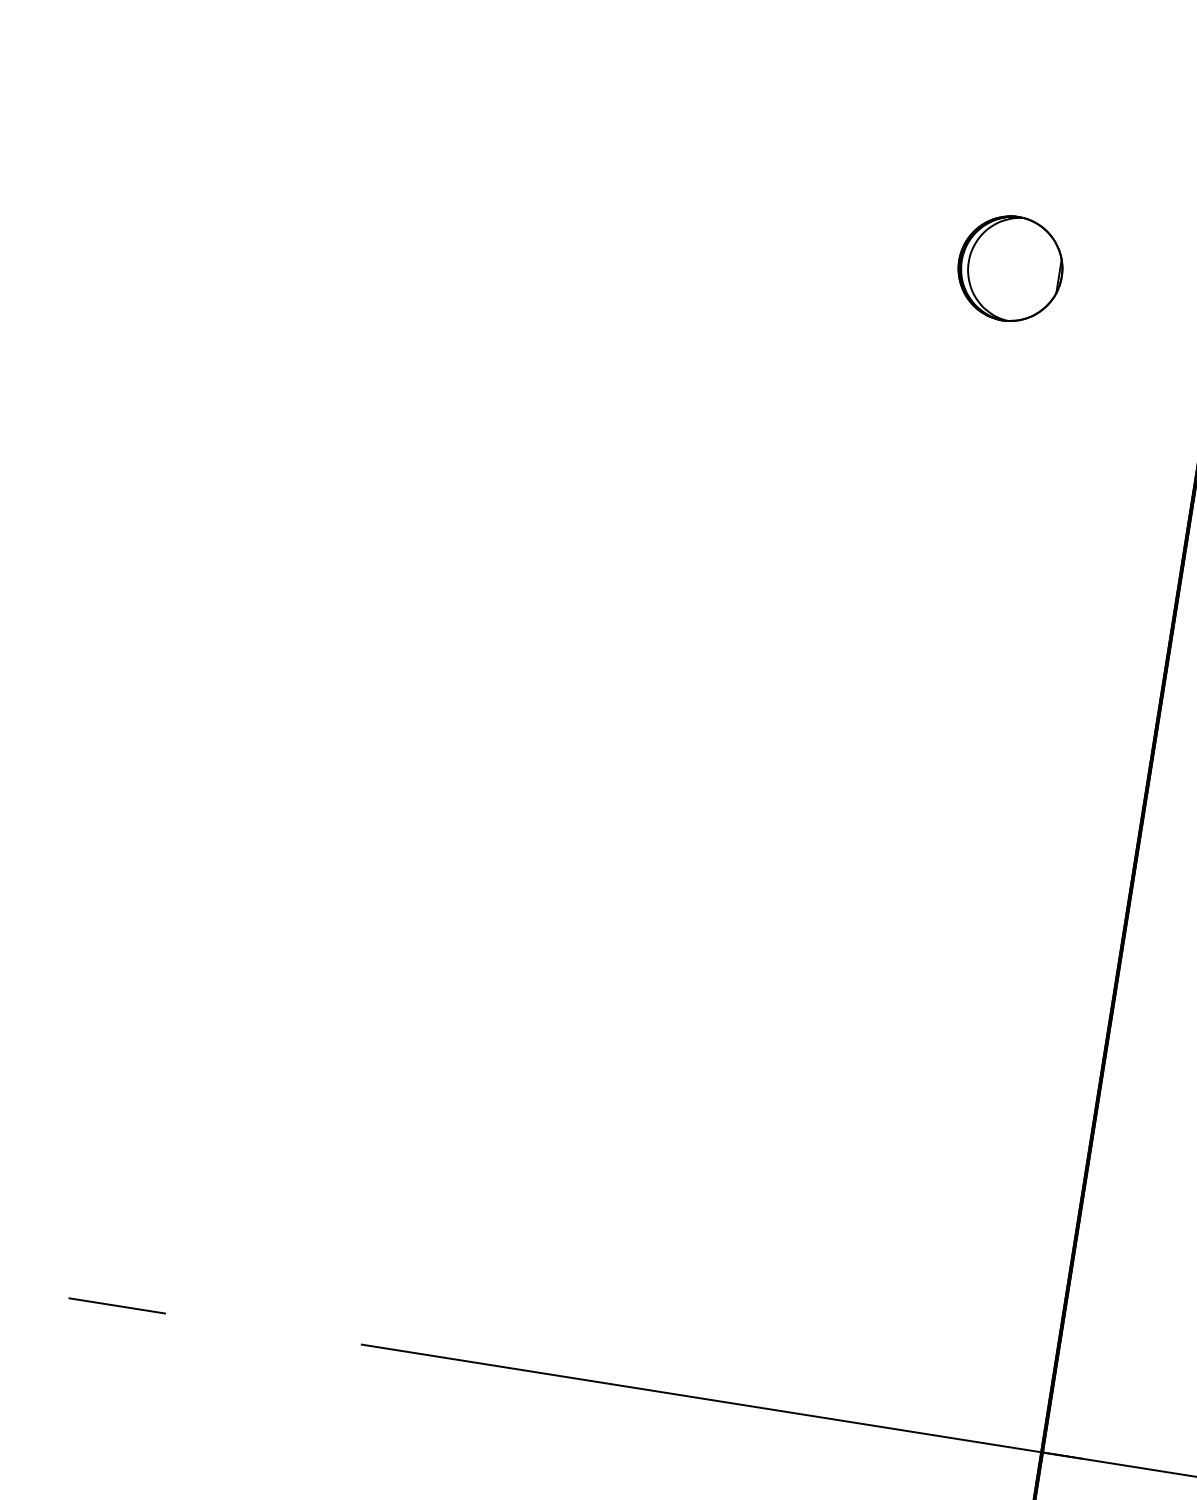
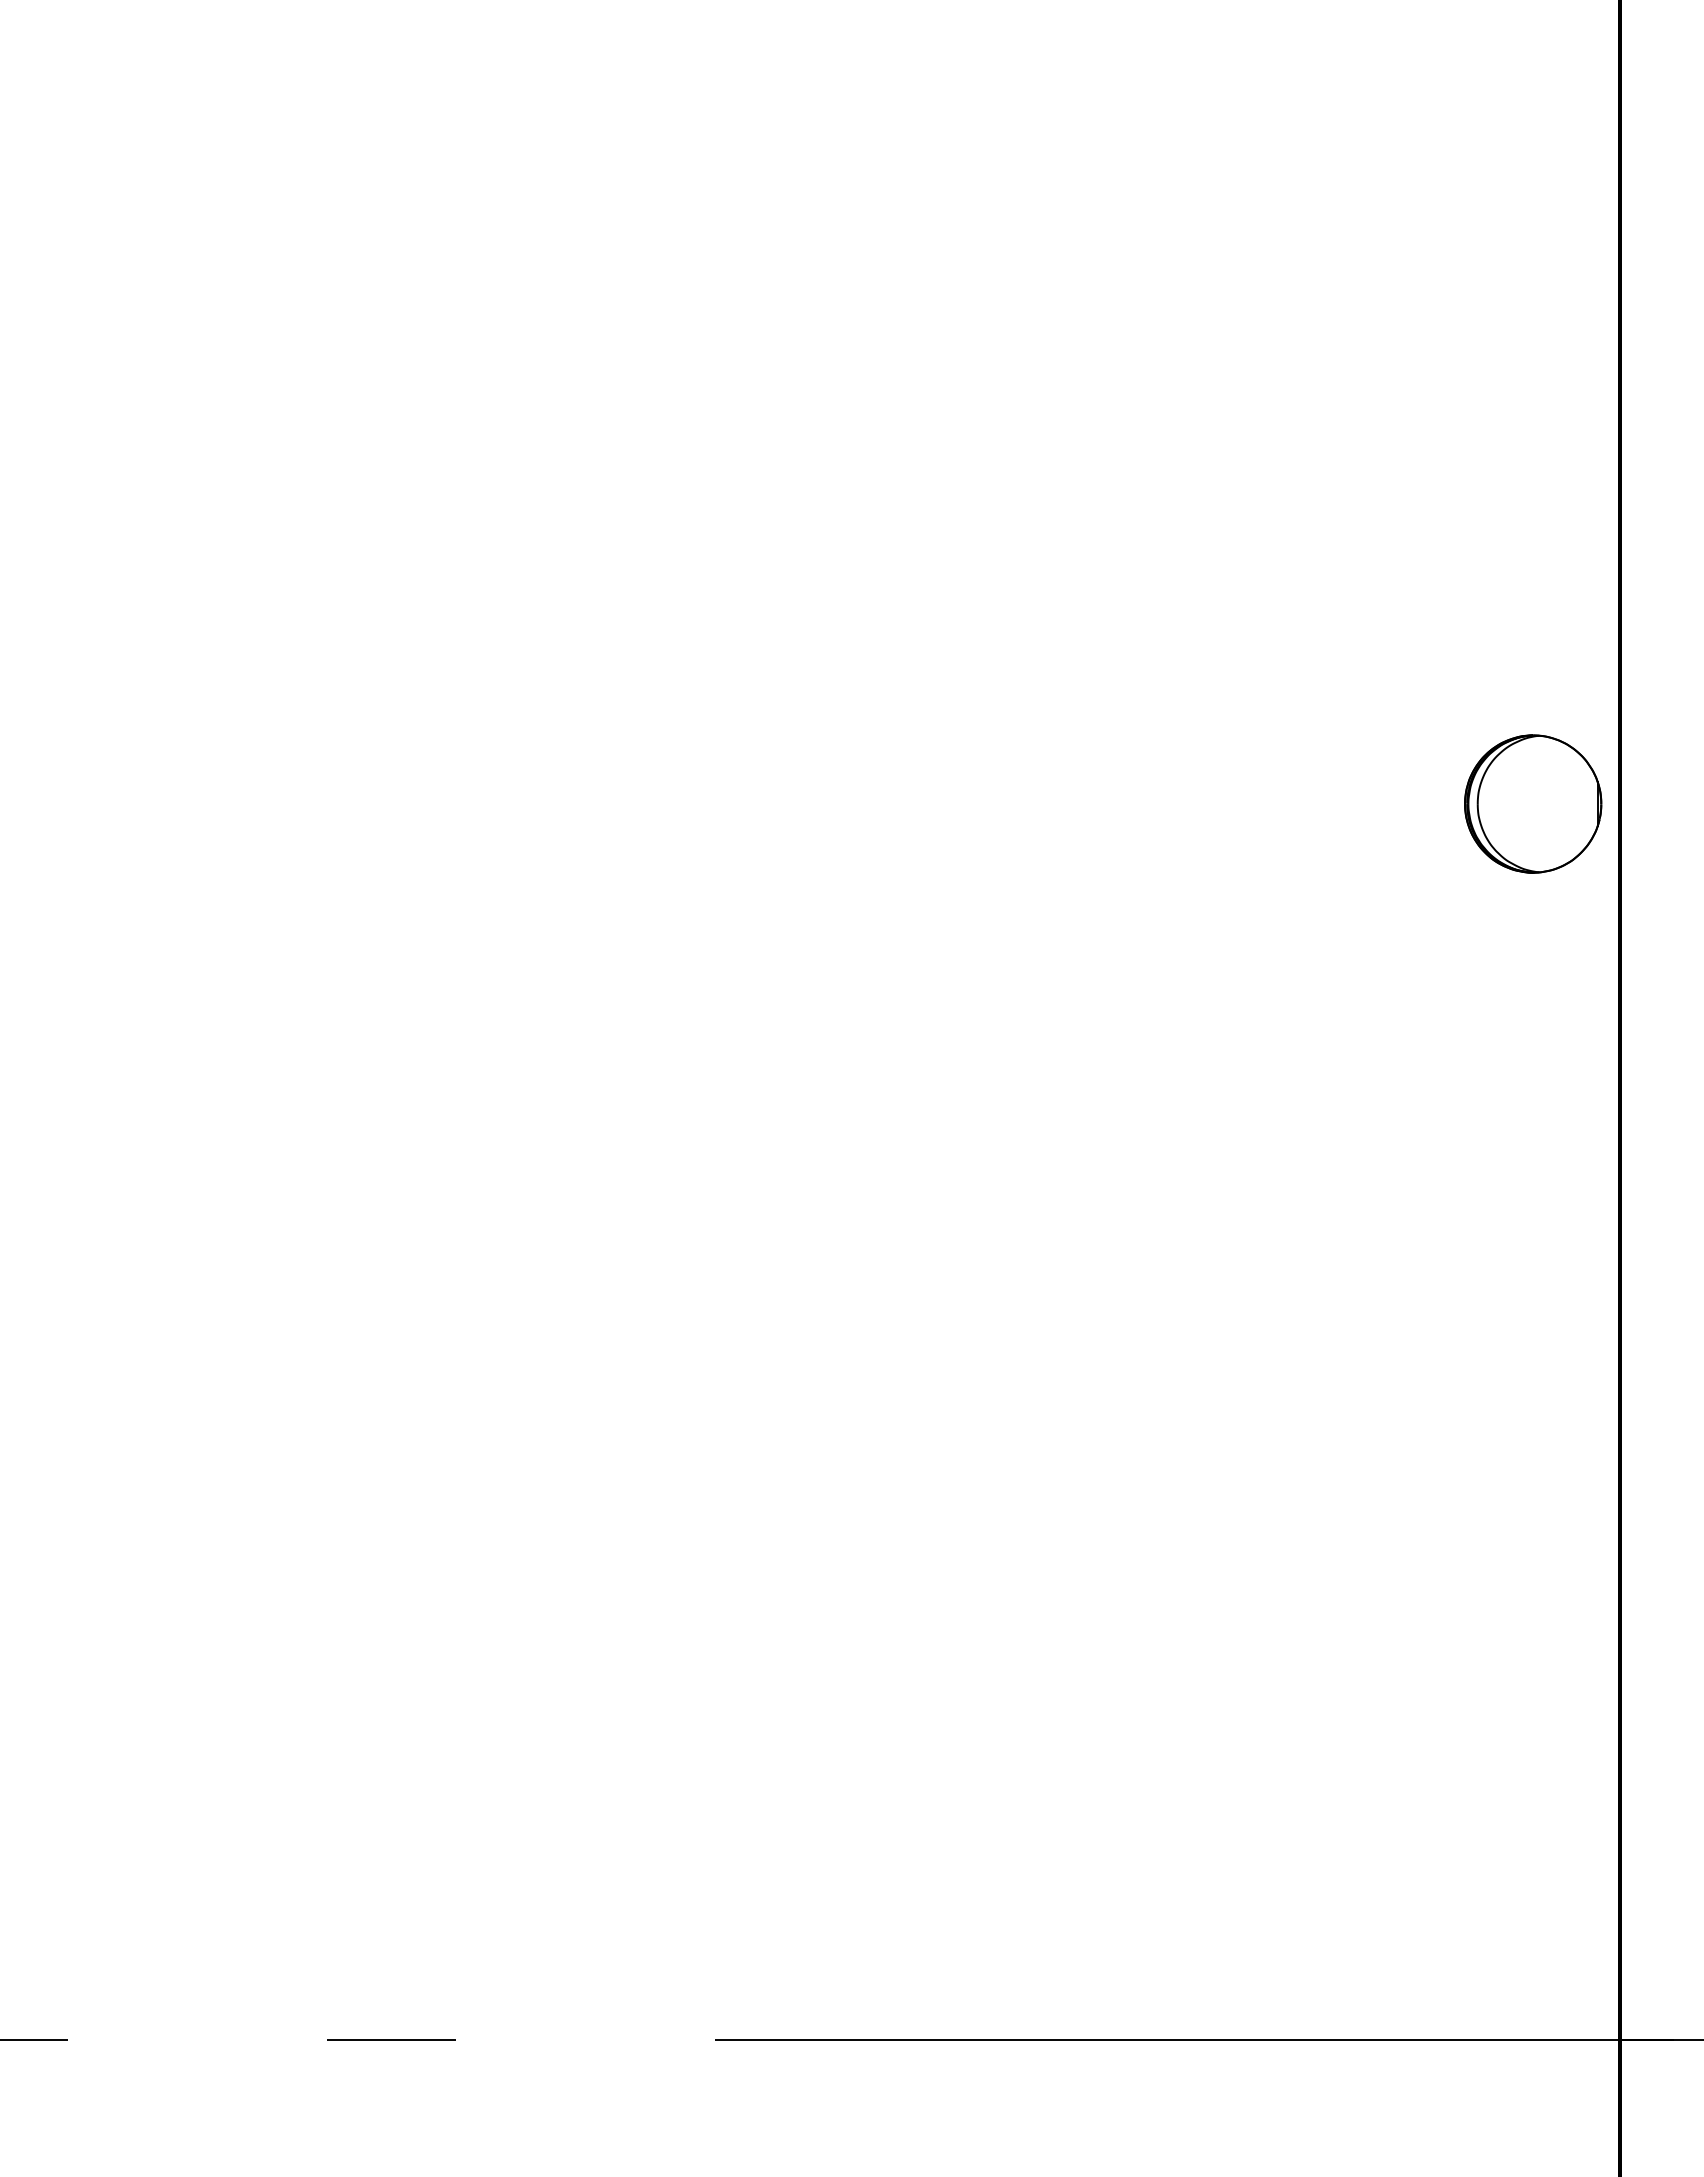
part: (1010, 268) -> (1533, 803), moved

